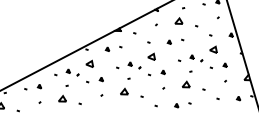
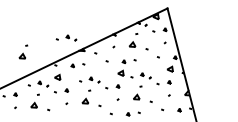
part: (98, 15) -> (66, 37), added
part: (47, 34) -> (23, 51), added
line: (212, 48) -> (169, 68), moved
line: (150, 55) -> (120, 72), moved

